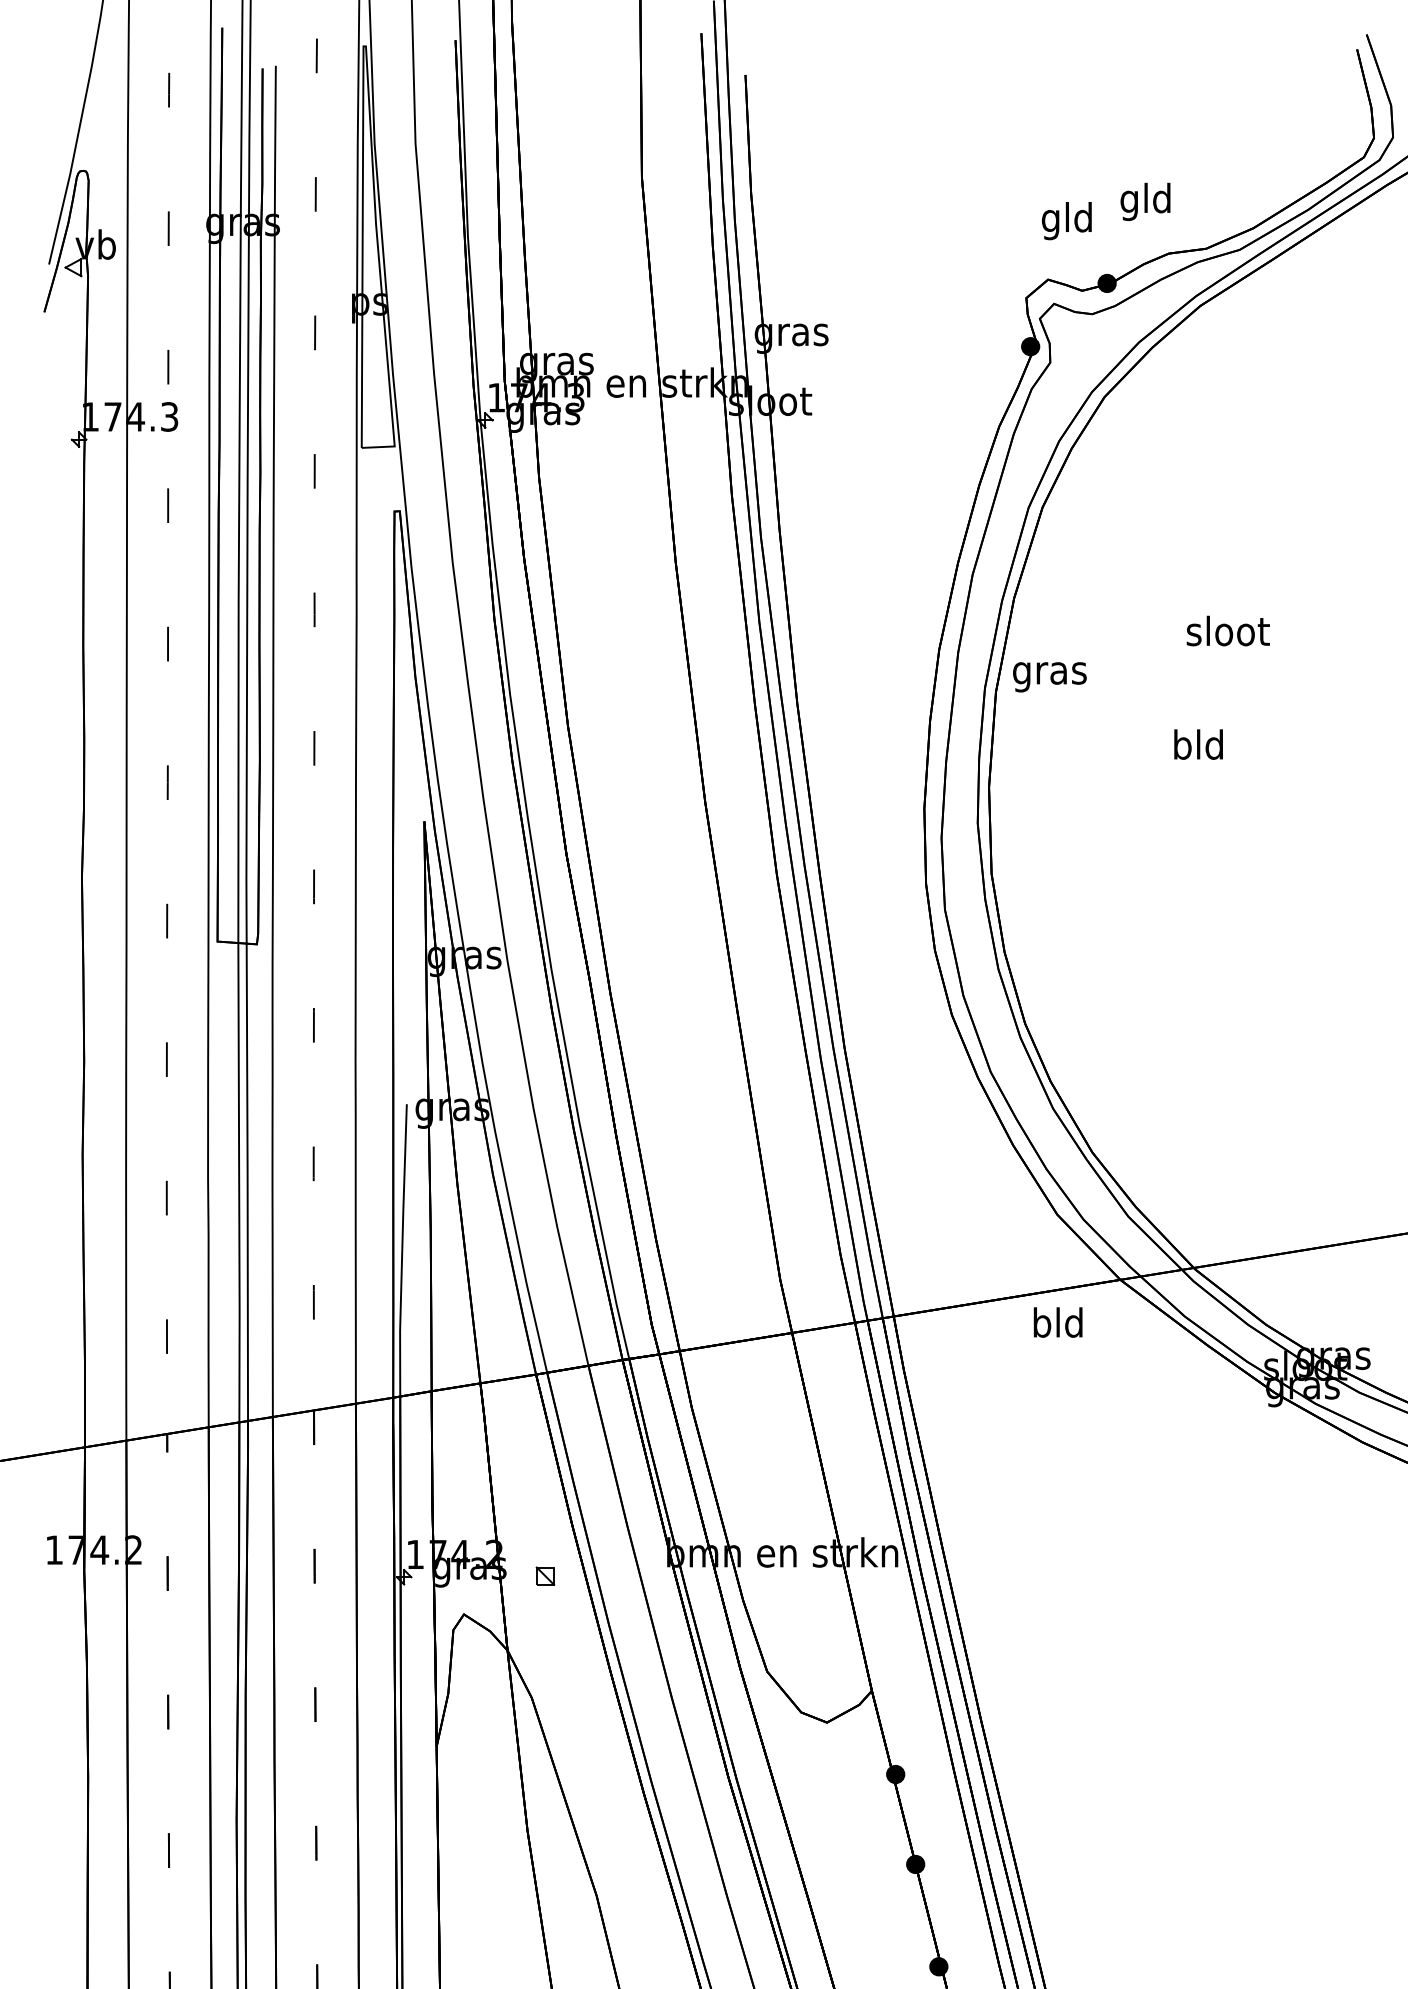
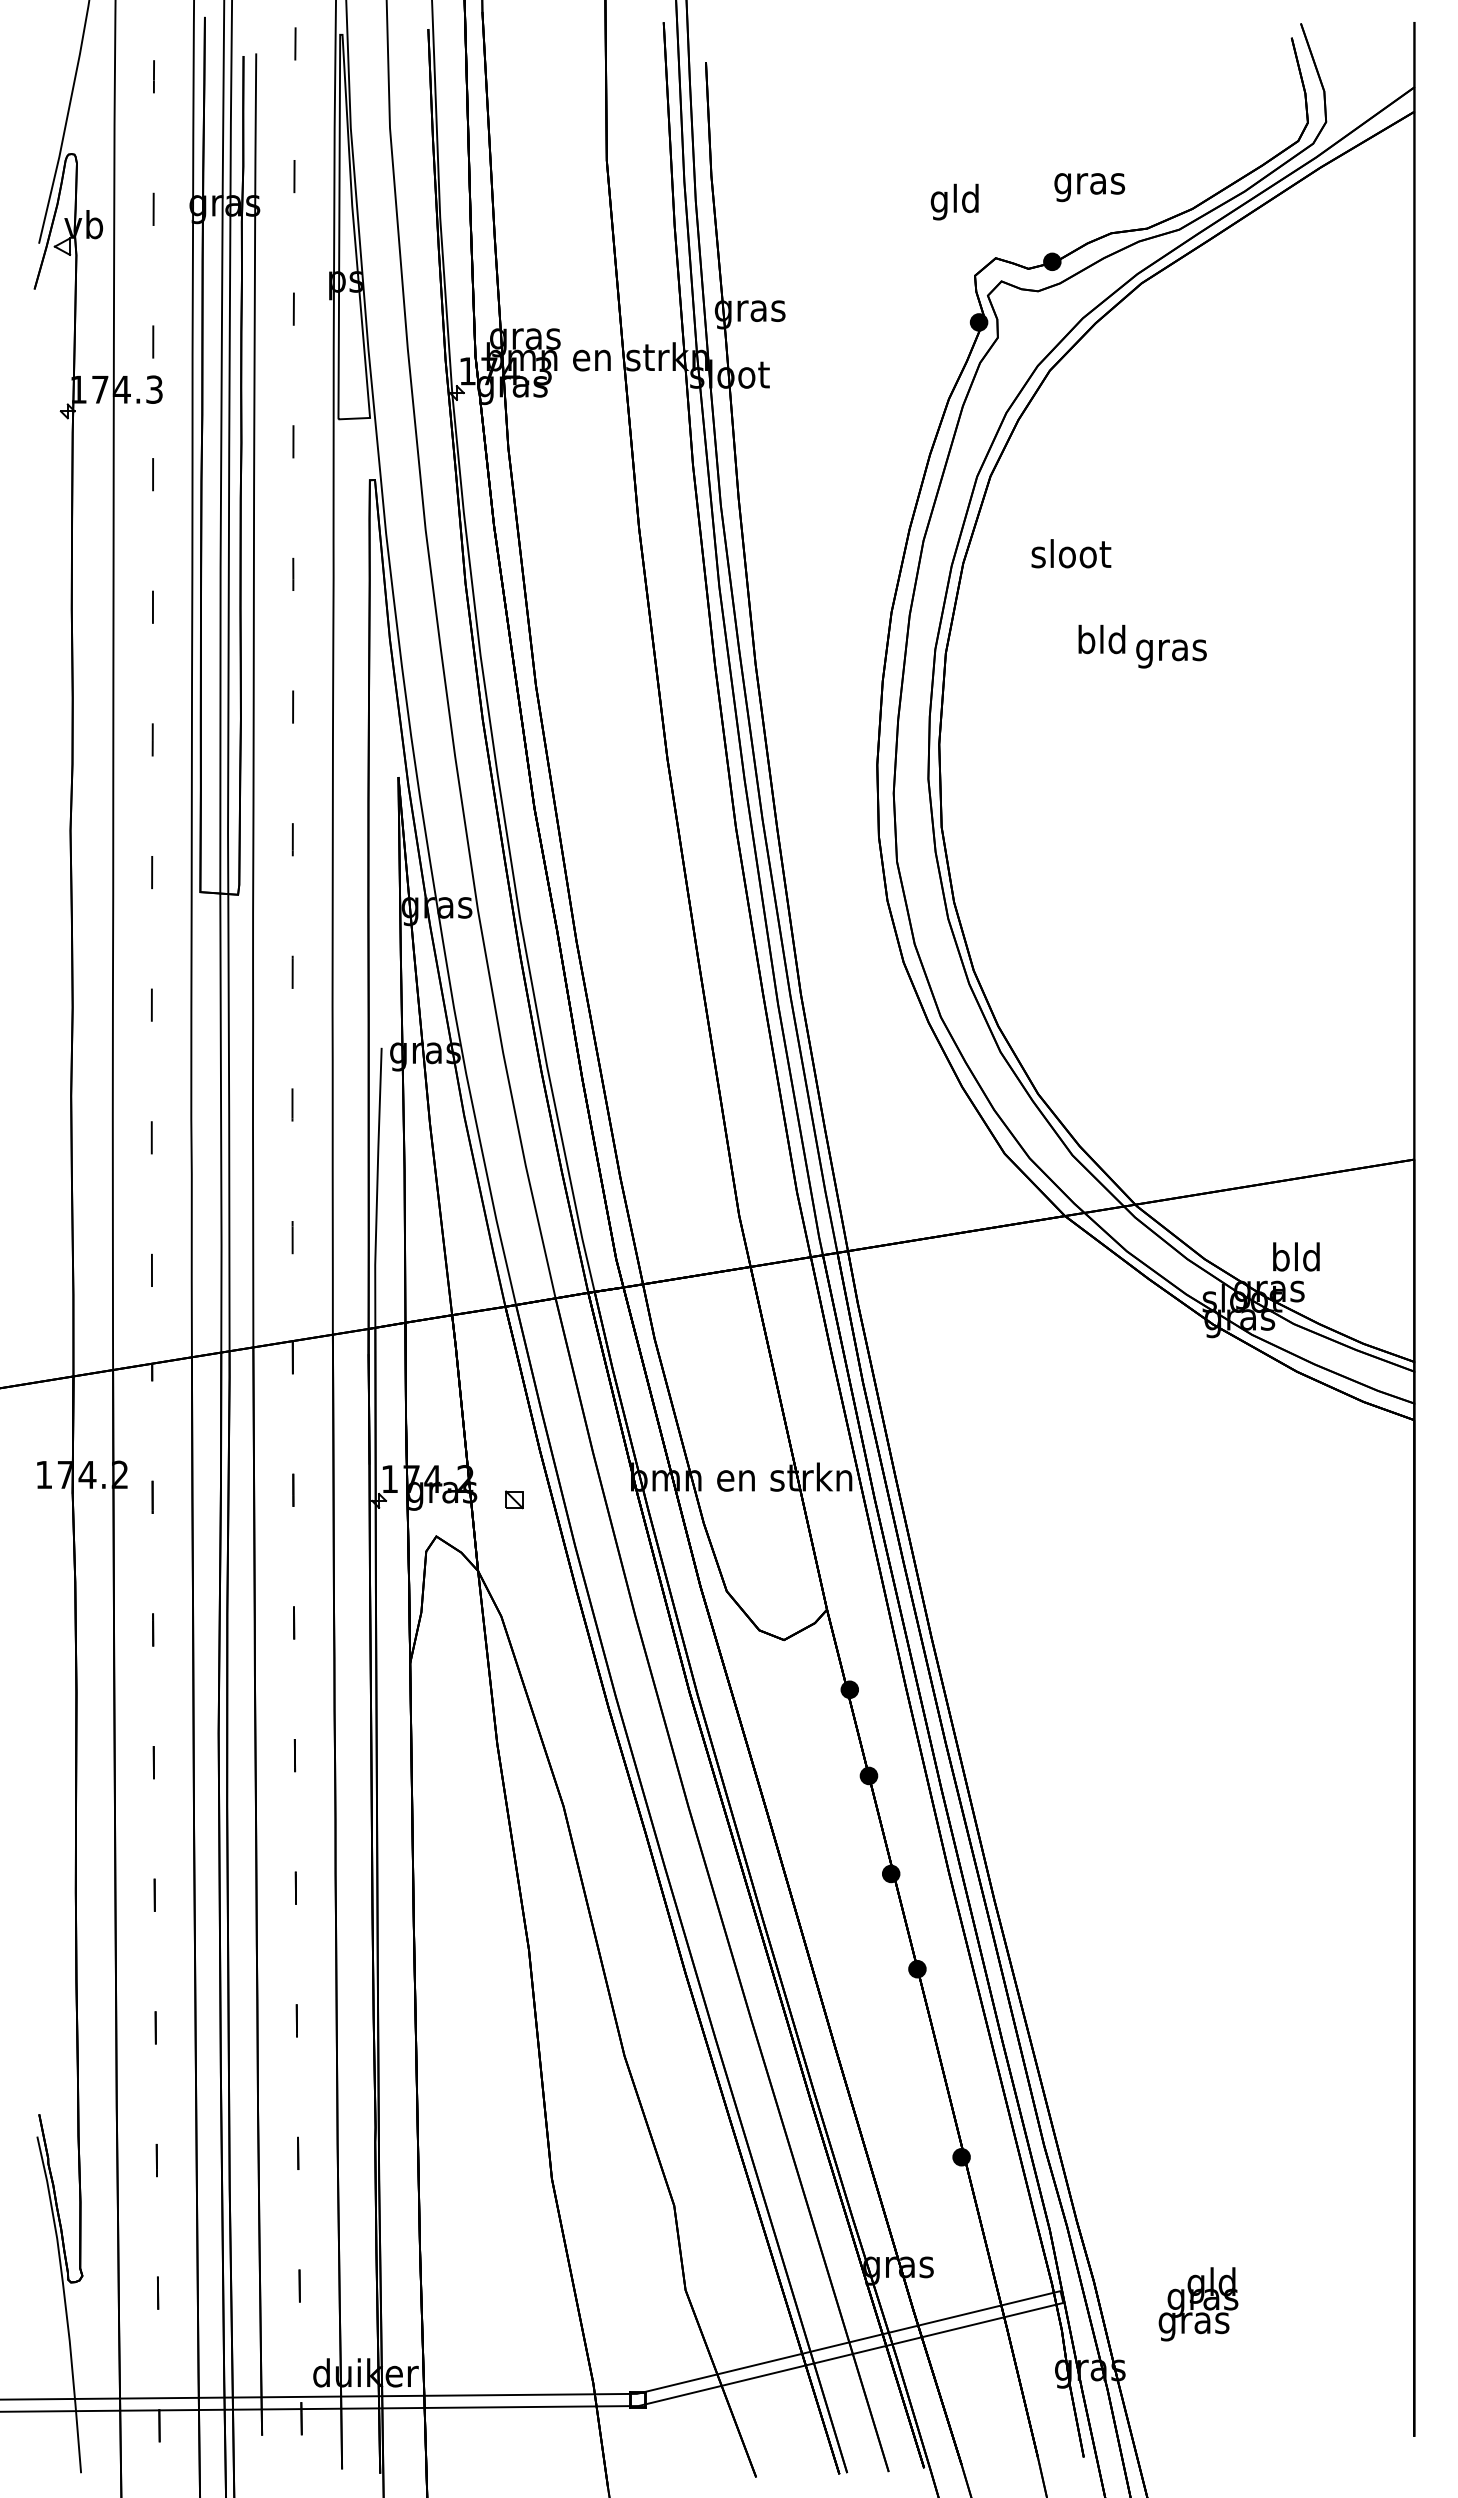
text: (1145, 201) -> (1089, 183), gld -> gras
text: (1066, 220) -> (954, 201), moved
text: (1228, 630) -> (1071, 553), moved
text: (1049, 676) -> (1171, 653), moved
text: (1198, 744) -> (1101, 639), moved
text: (1058, 1322) -> (1296, 1256), moved

